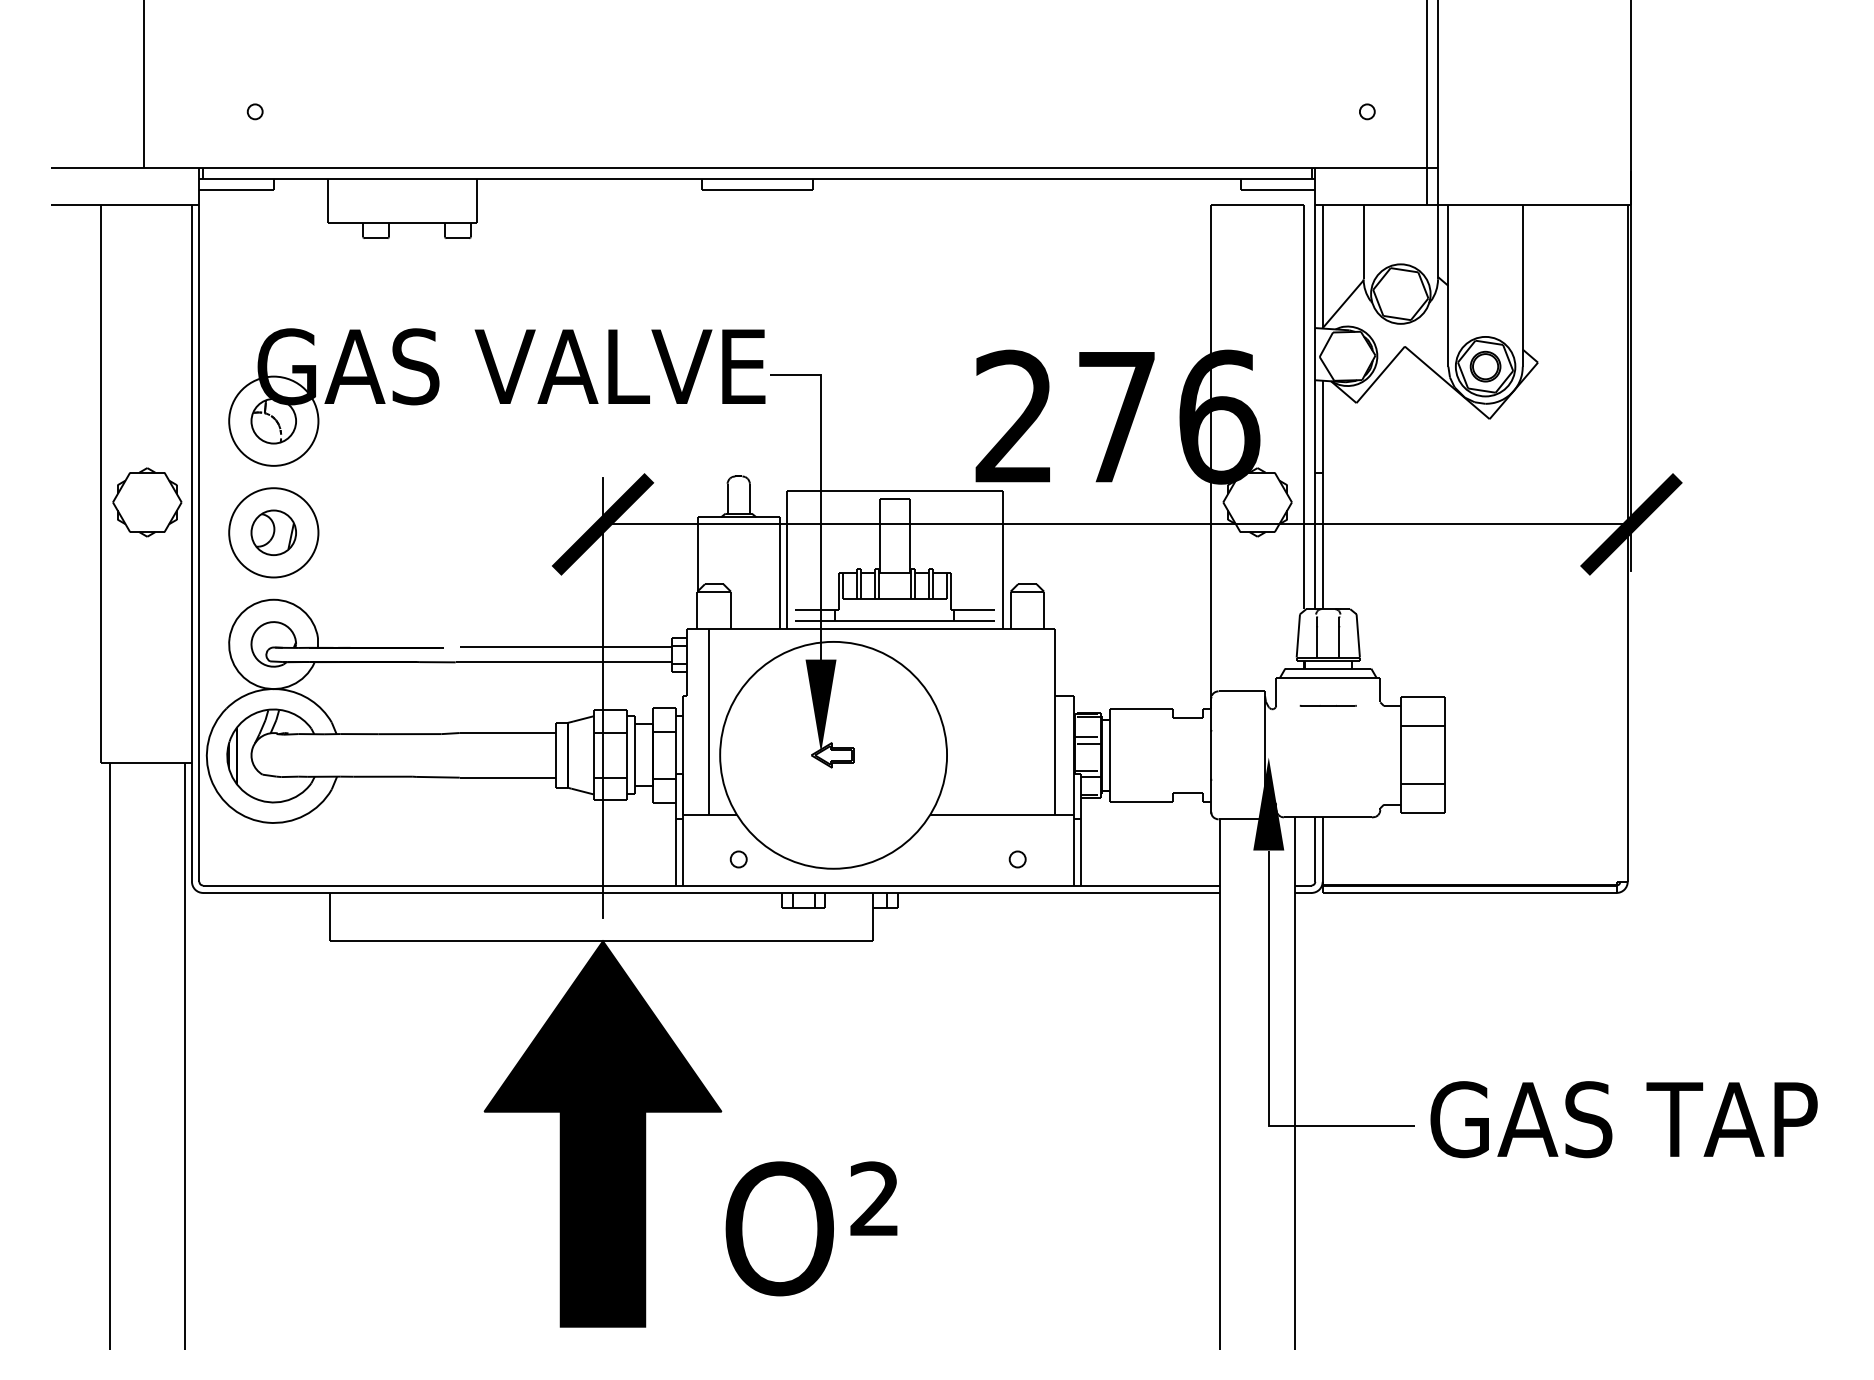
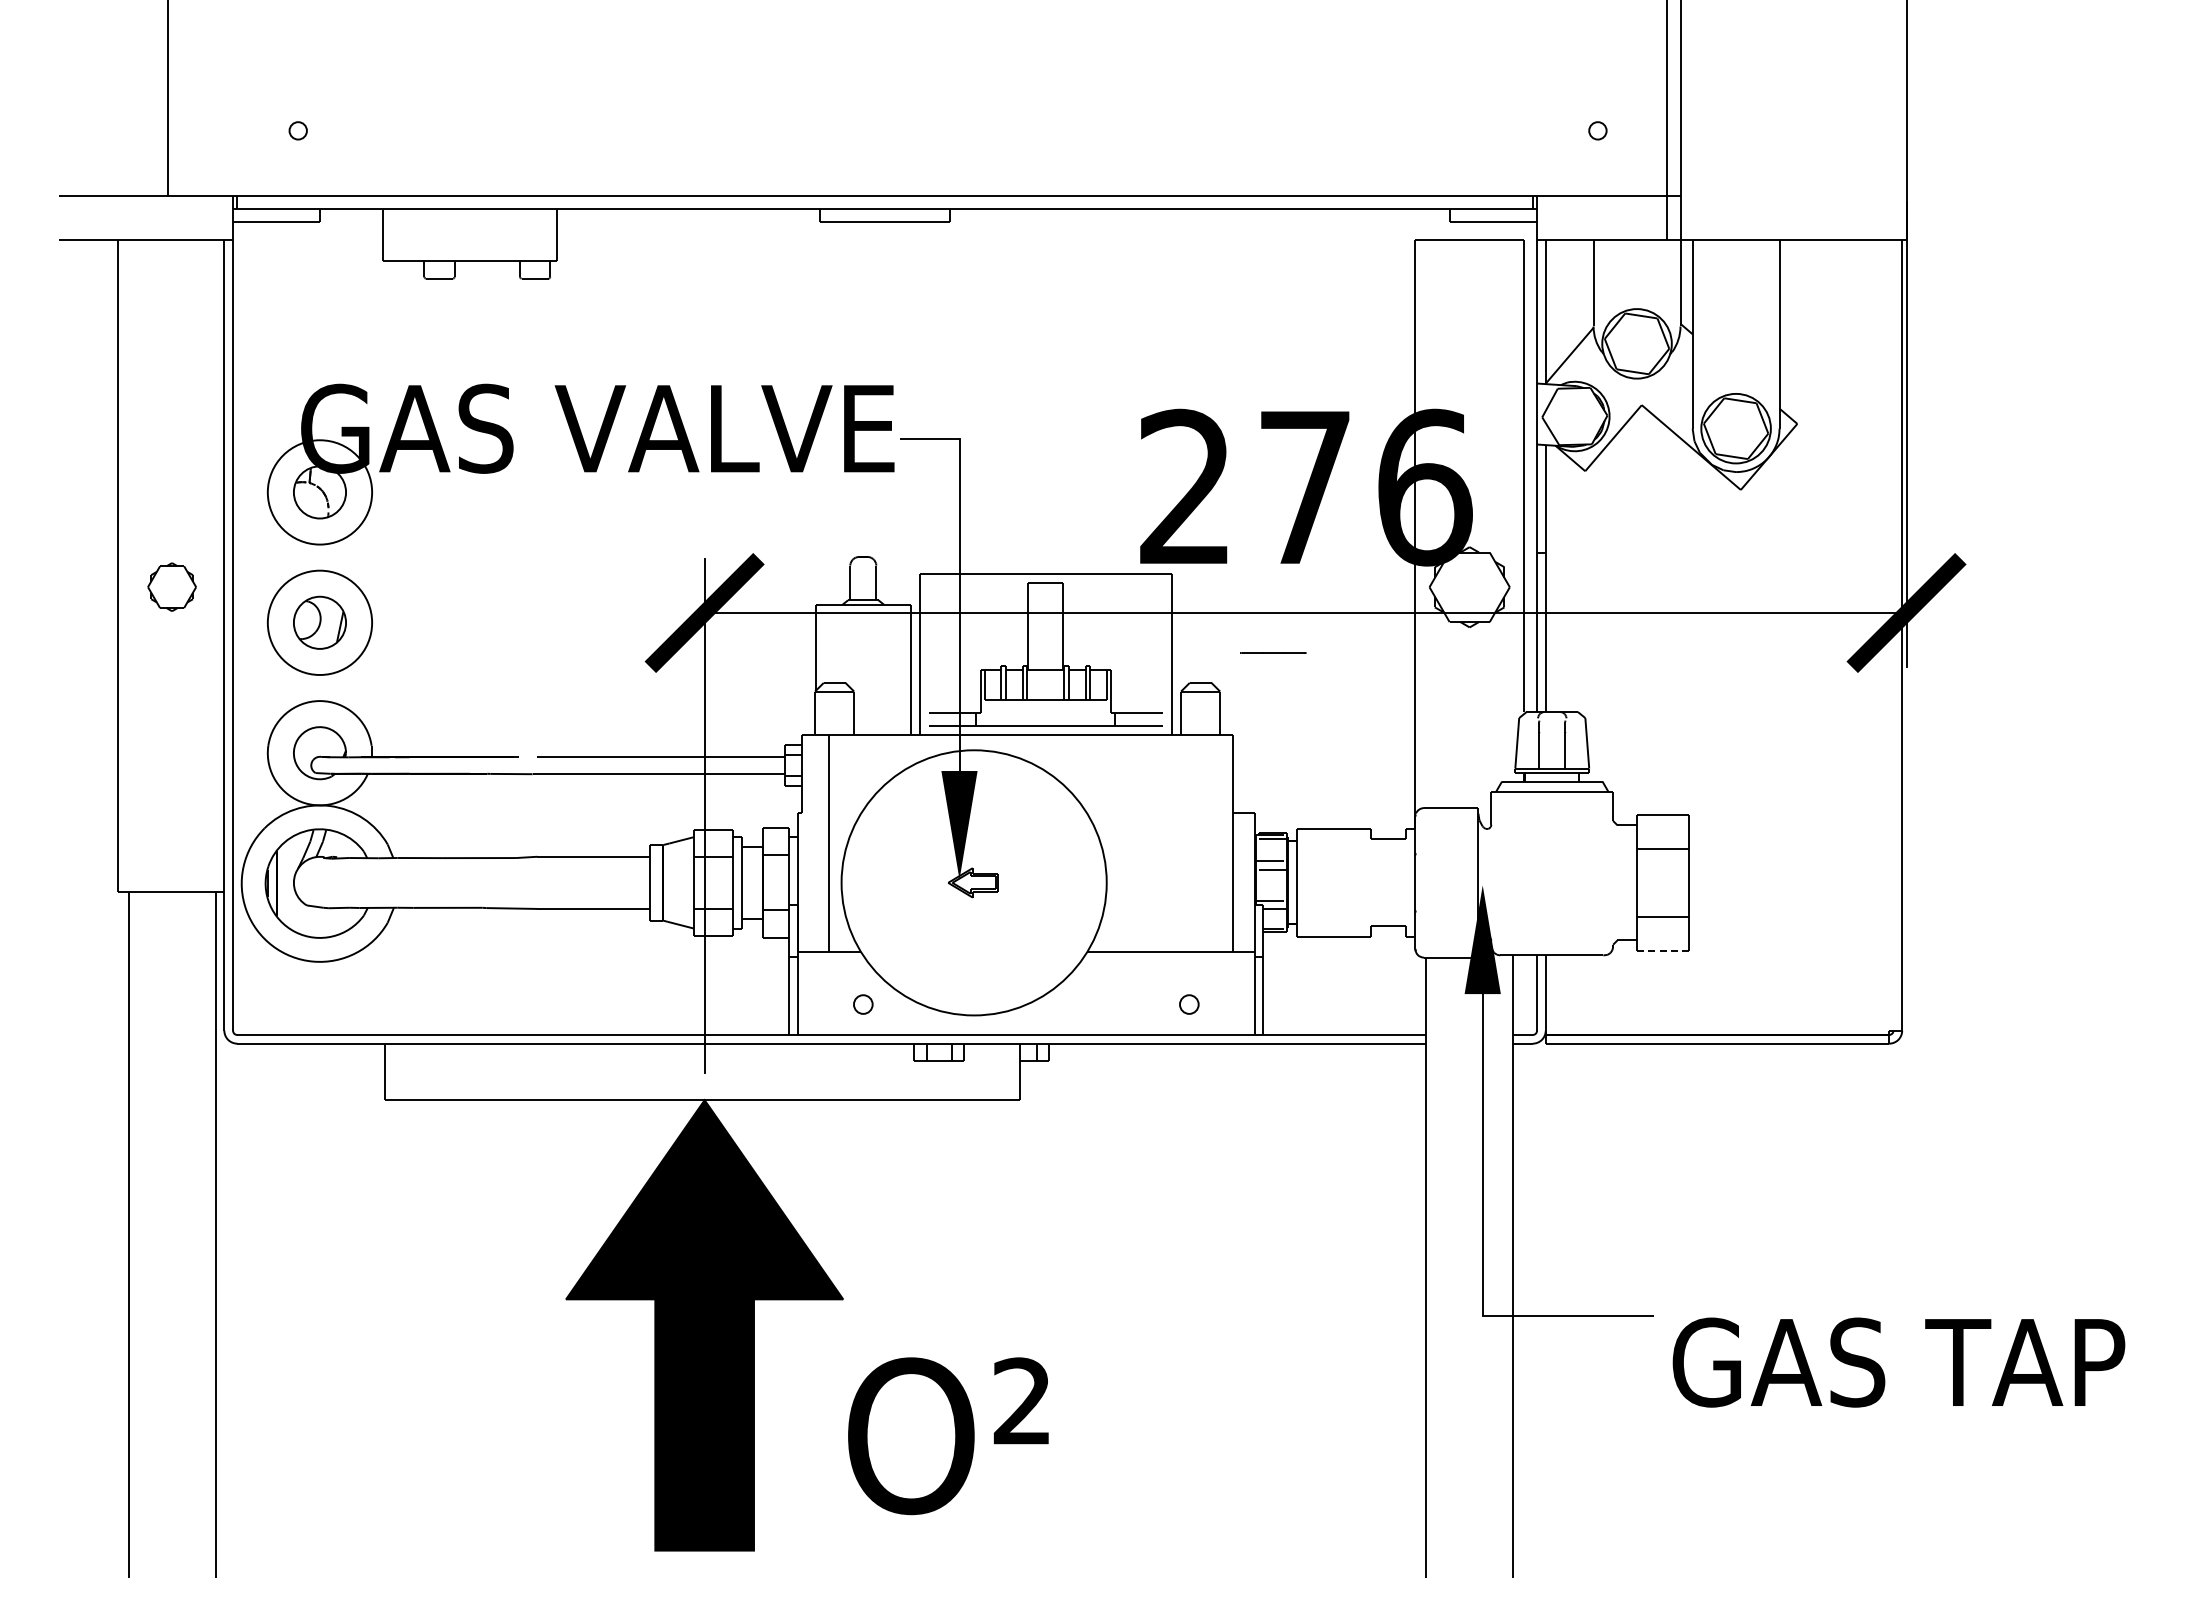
part: (1485, 366) -> (1735, 428), removed
part: (146, 501) -> (171, 586), size x0.6
line: (1328, 705) -> (1273, 652), moved
line: (1422, 813) -> (1662, 950), solid -> dashed
text: (1623, 1119) -> (1898, 1362), moved

